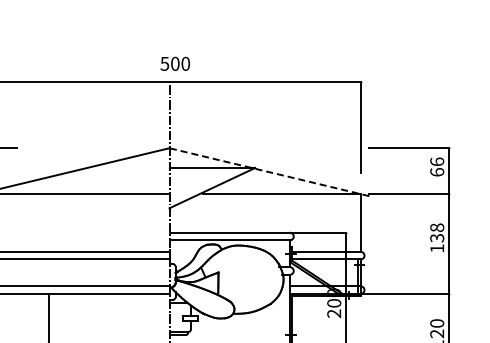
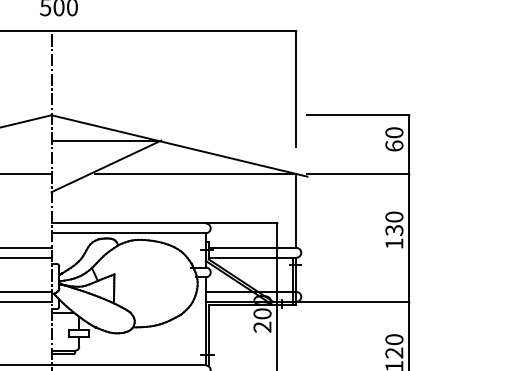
text: (437, 161) -> (394, 132), 66 -> 60
line: (269, 172) -> (179, 146), dashed -> solid
text: (436, 227) -> (393, 216), 138 -> 130

